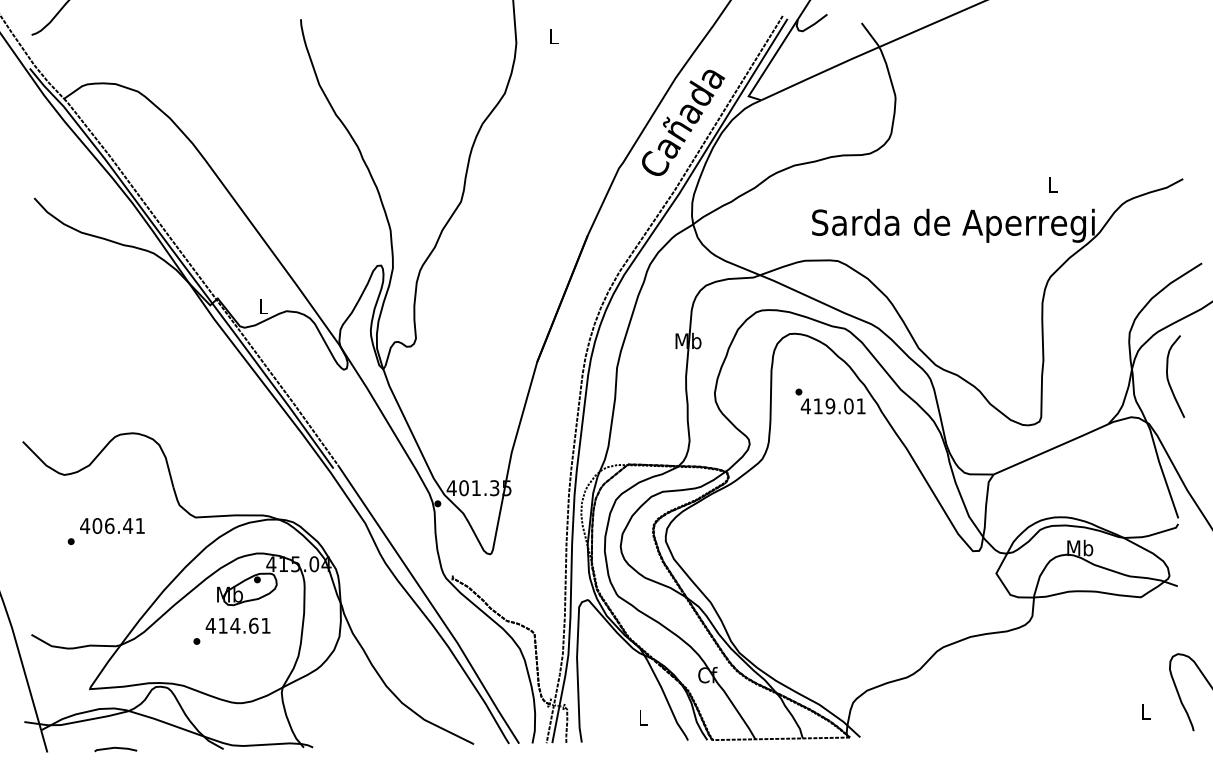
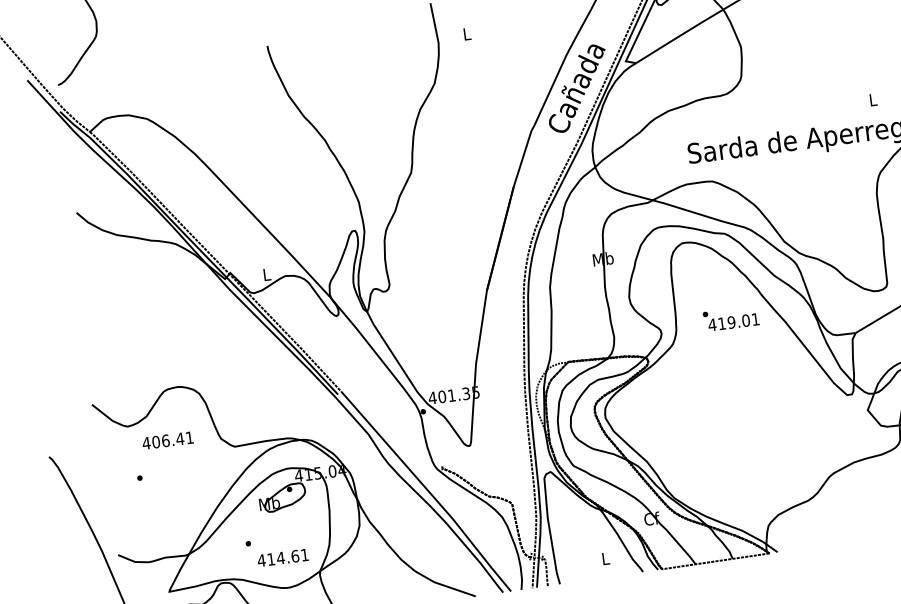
text: (830, 401) -> (731, 318), moved
text: (112, 525) -> (167, 440), moved
text: (237, 625) -> (282, 557), moved

